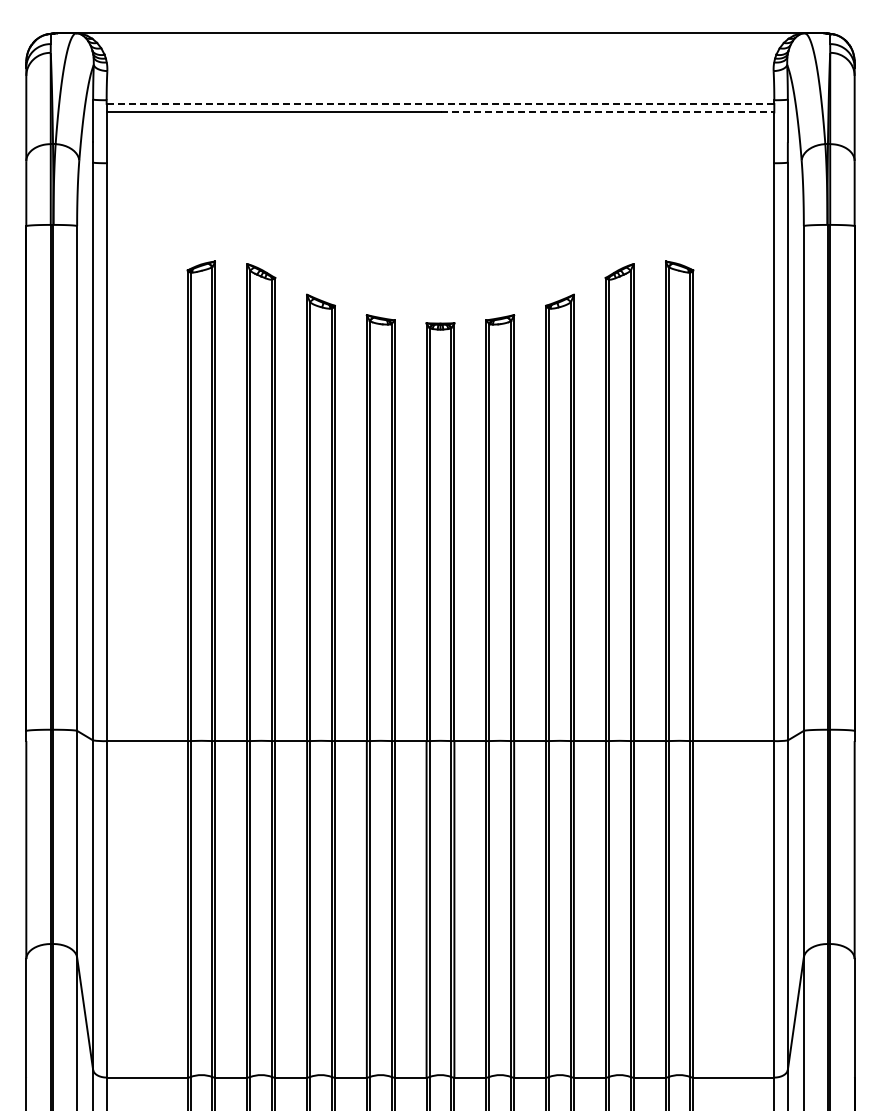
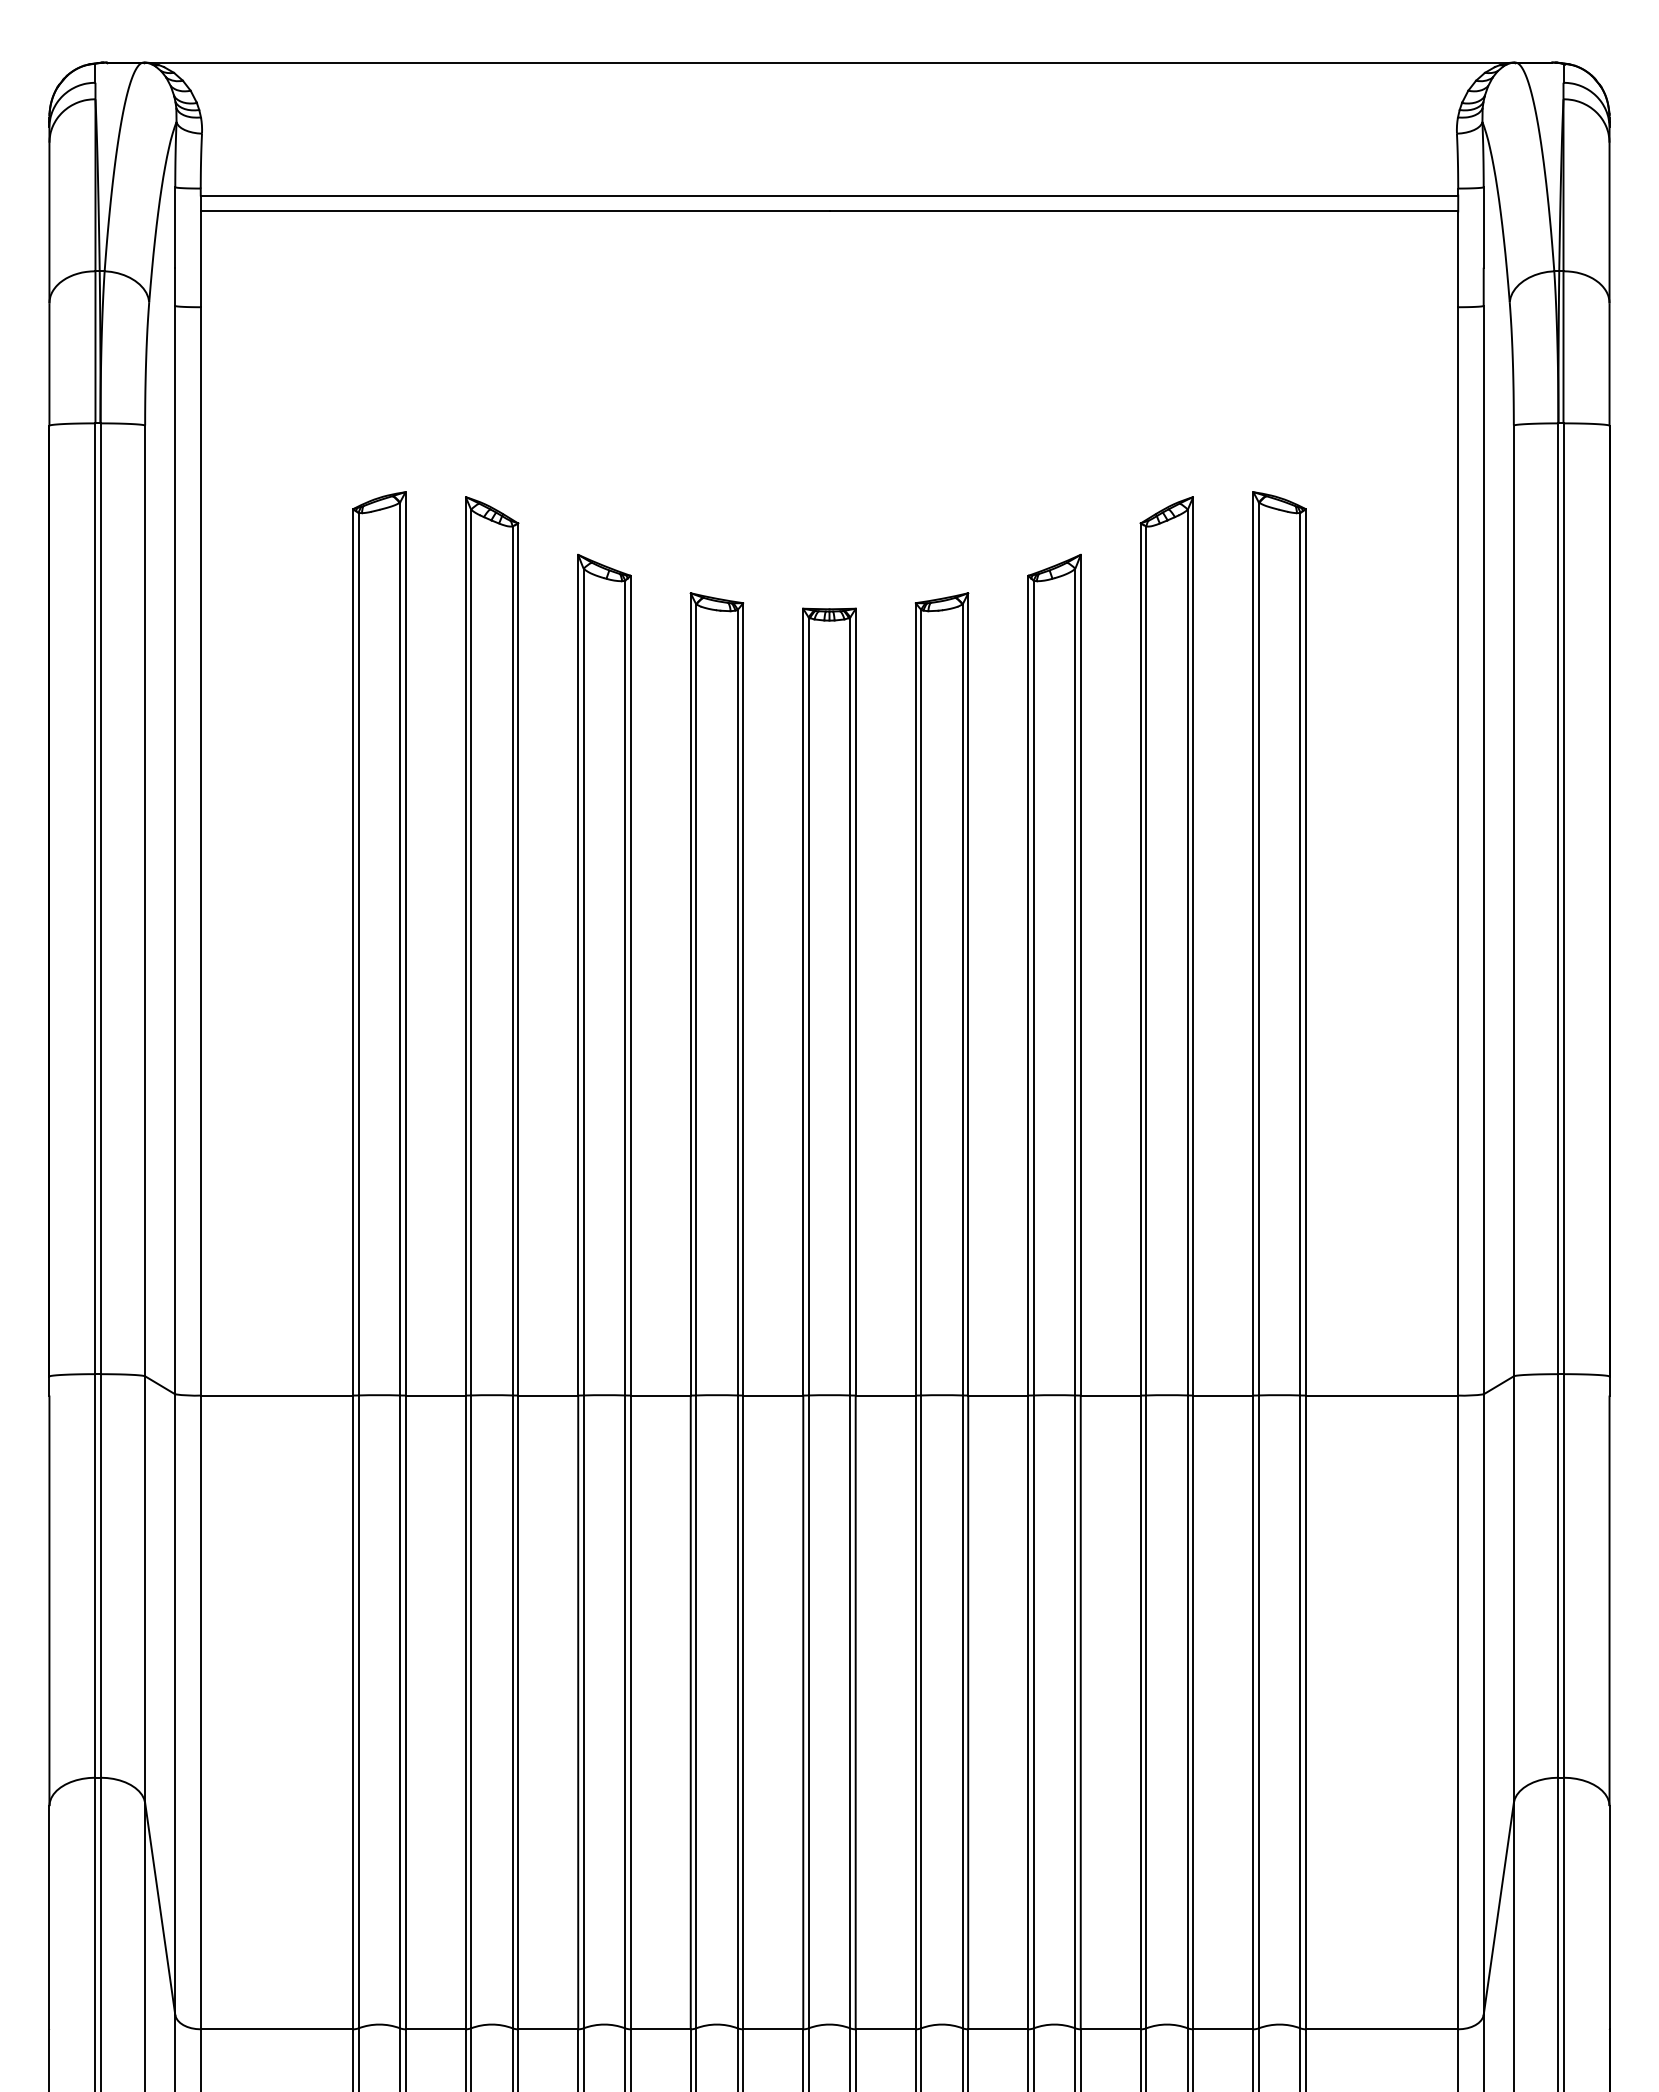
line: (440, 103) -> (829, 194), dashed -> solid
line: (607, 112) -> (1144, 211), dashed -> solid

